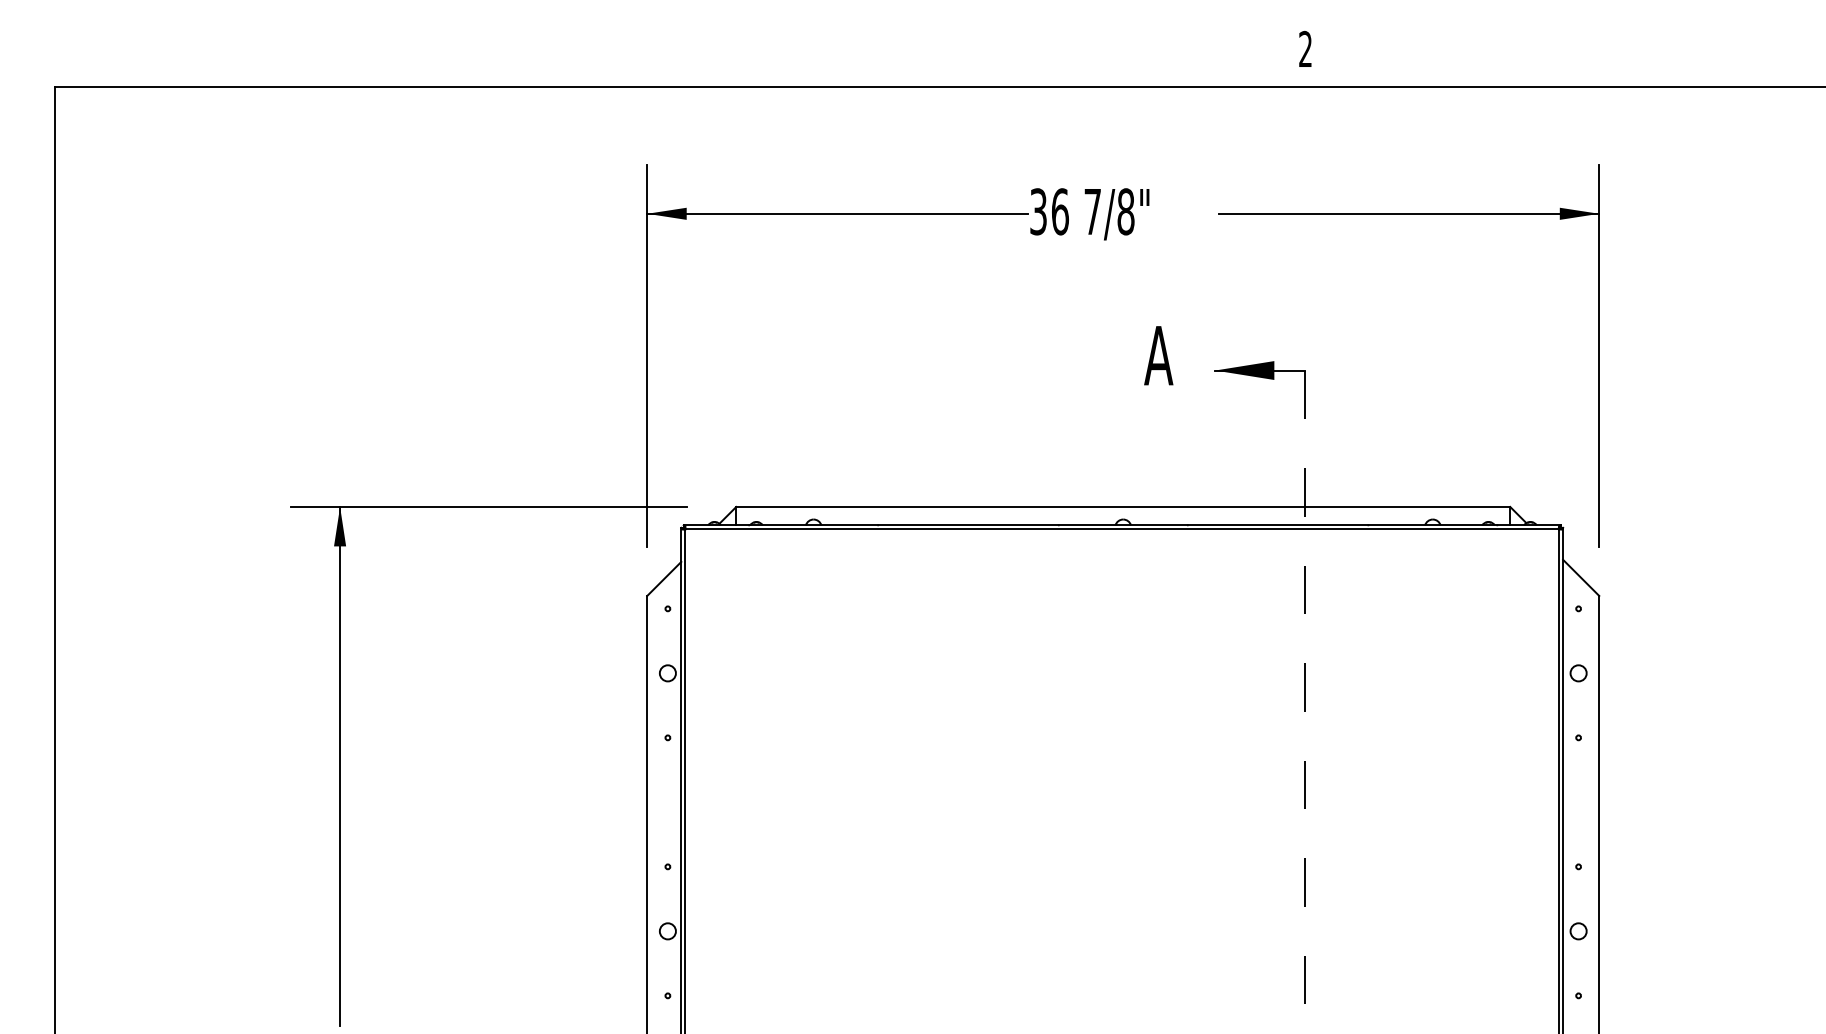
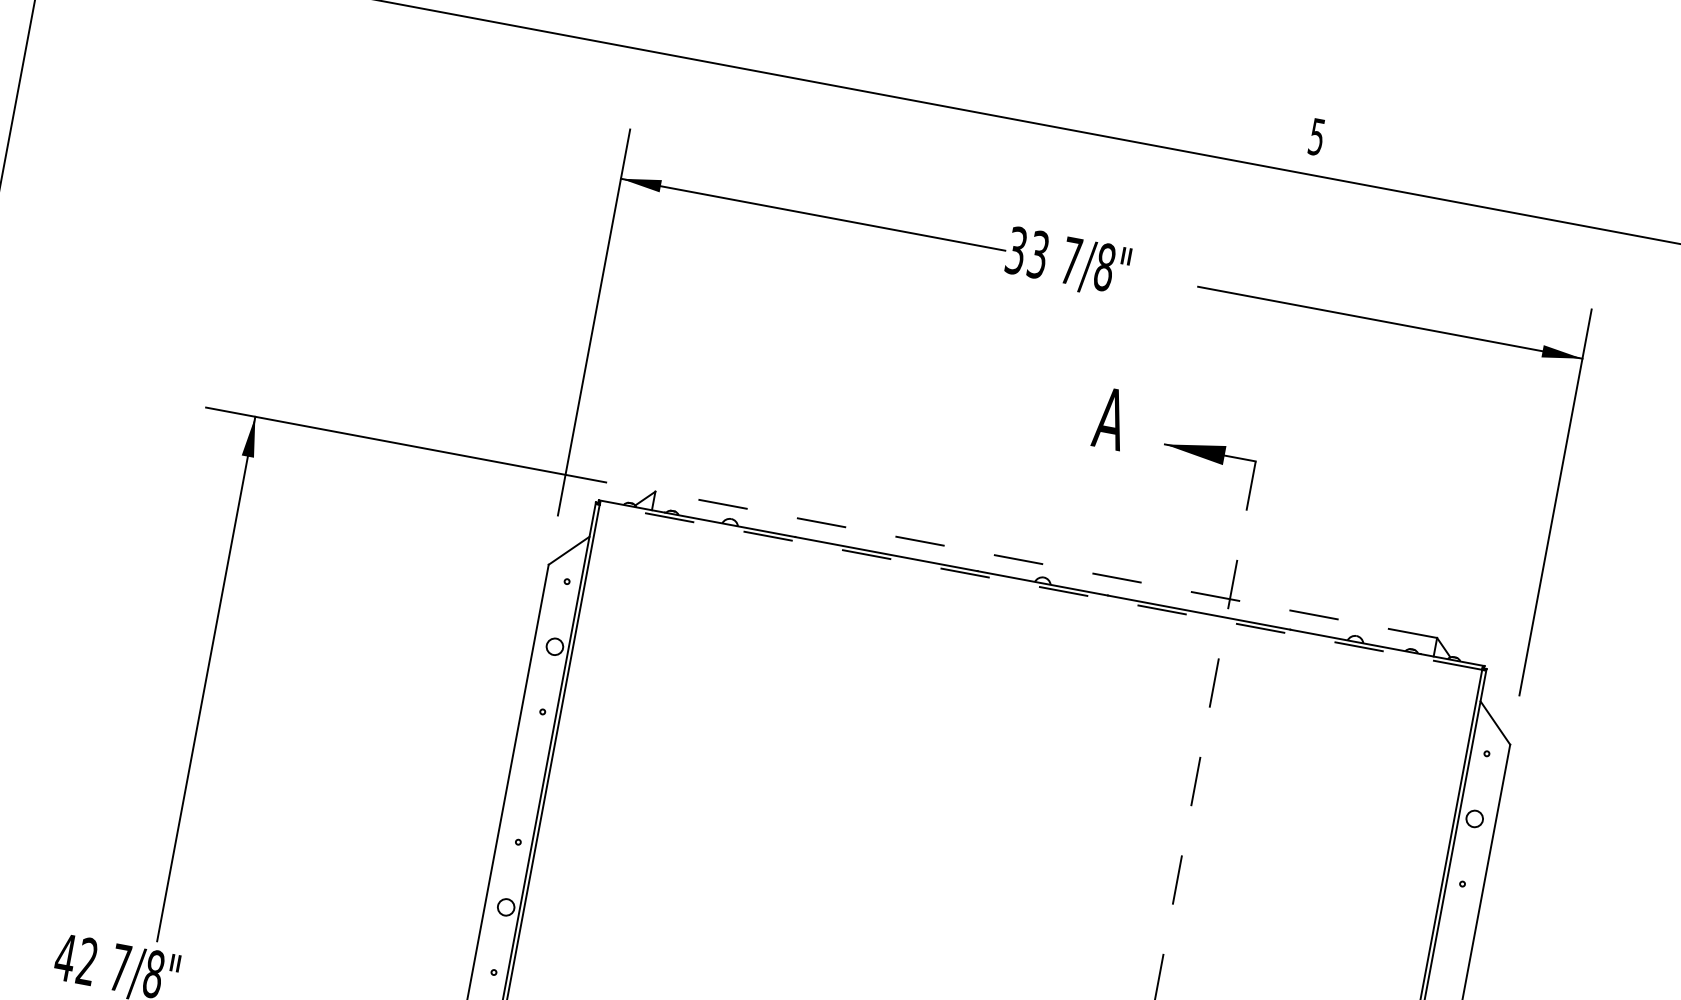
text: (1305, 48) -> (1316, 136), 2 -> 5
text: (1060, 211) -> (1038, 254), 36 -> 33
line: (1123, 506) -> (1046, 564), solid -> dashed
line: (1122, 529) -> (1041, 587), solid -> dashed

